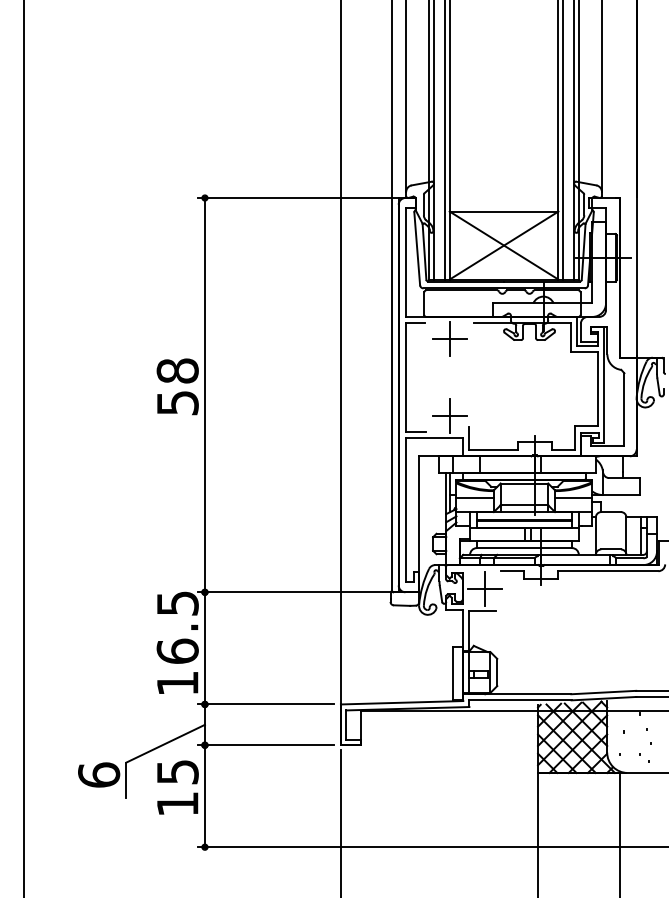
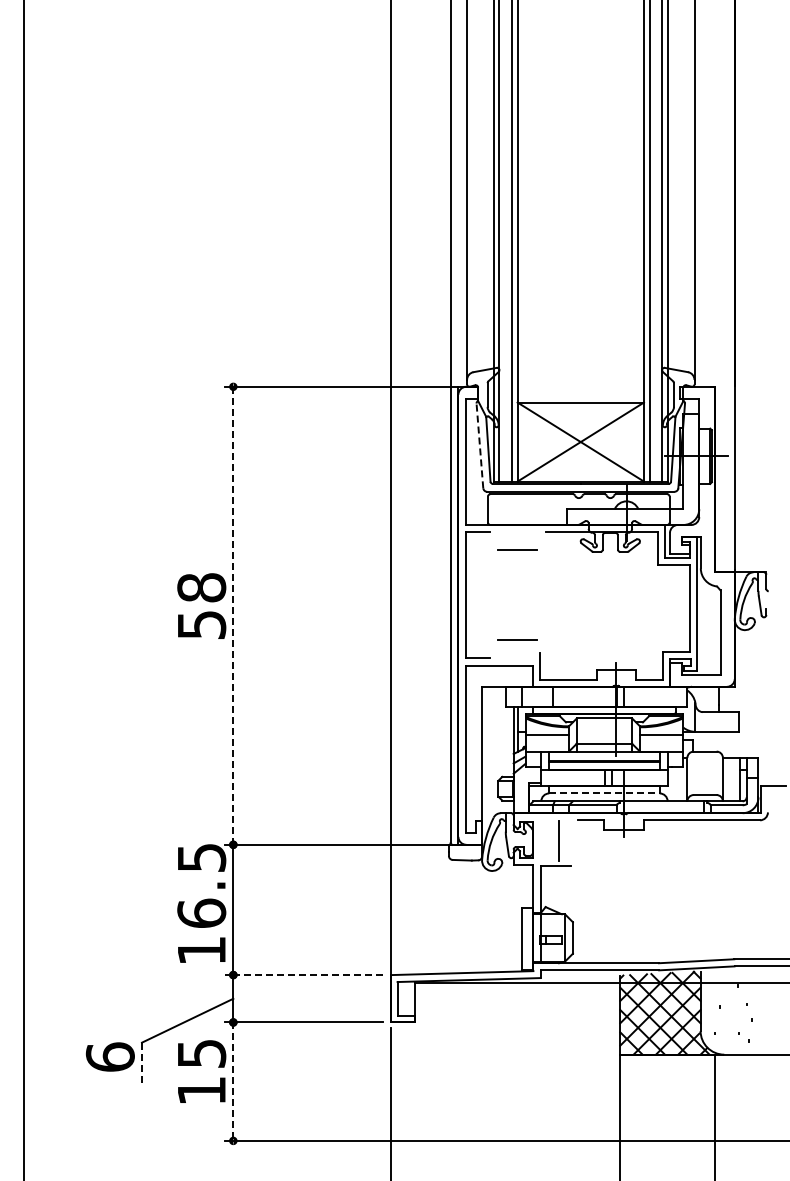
line: (416, 248) -> (479, 445), solid -> dashed
line: (449, 338) -> (517, 549), removed
line: (205, 394) -> (233, 615), solid -> dashed
line: (449, 416) -> (517, 640), removed
line: (524, 548) -> (604, 793), solid -> dashed
line: (484, 588) -> (558, 840), removed
line: (266, 704) -> (304, 975), solid -> dashed
line: (125, 780) -> (141, 1063), solid -> dashed
line: (205, 796) -> (233, 1082), solid -> dashed

